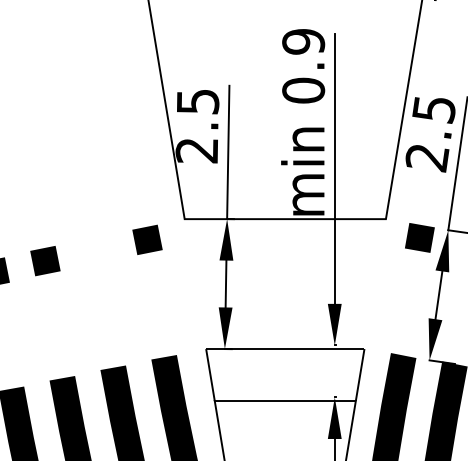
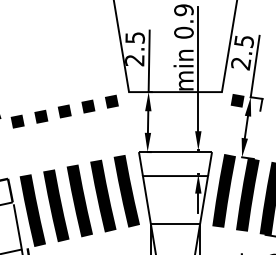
line: (96, 250) -> (88, 106), added

